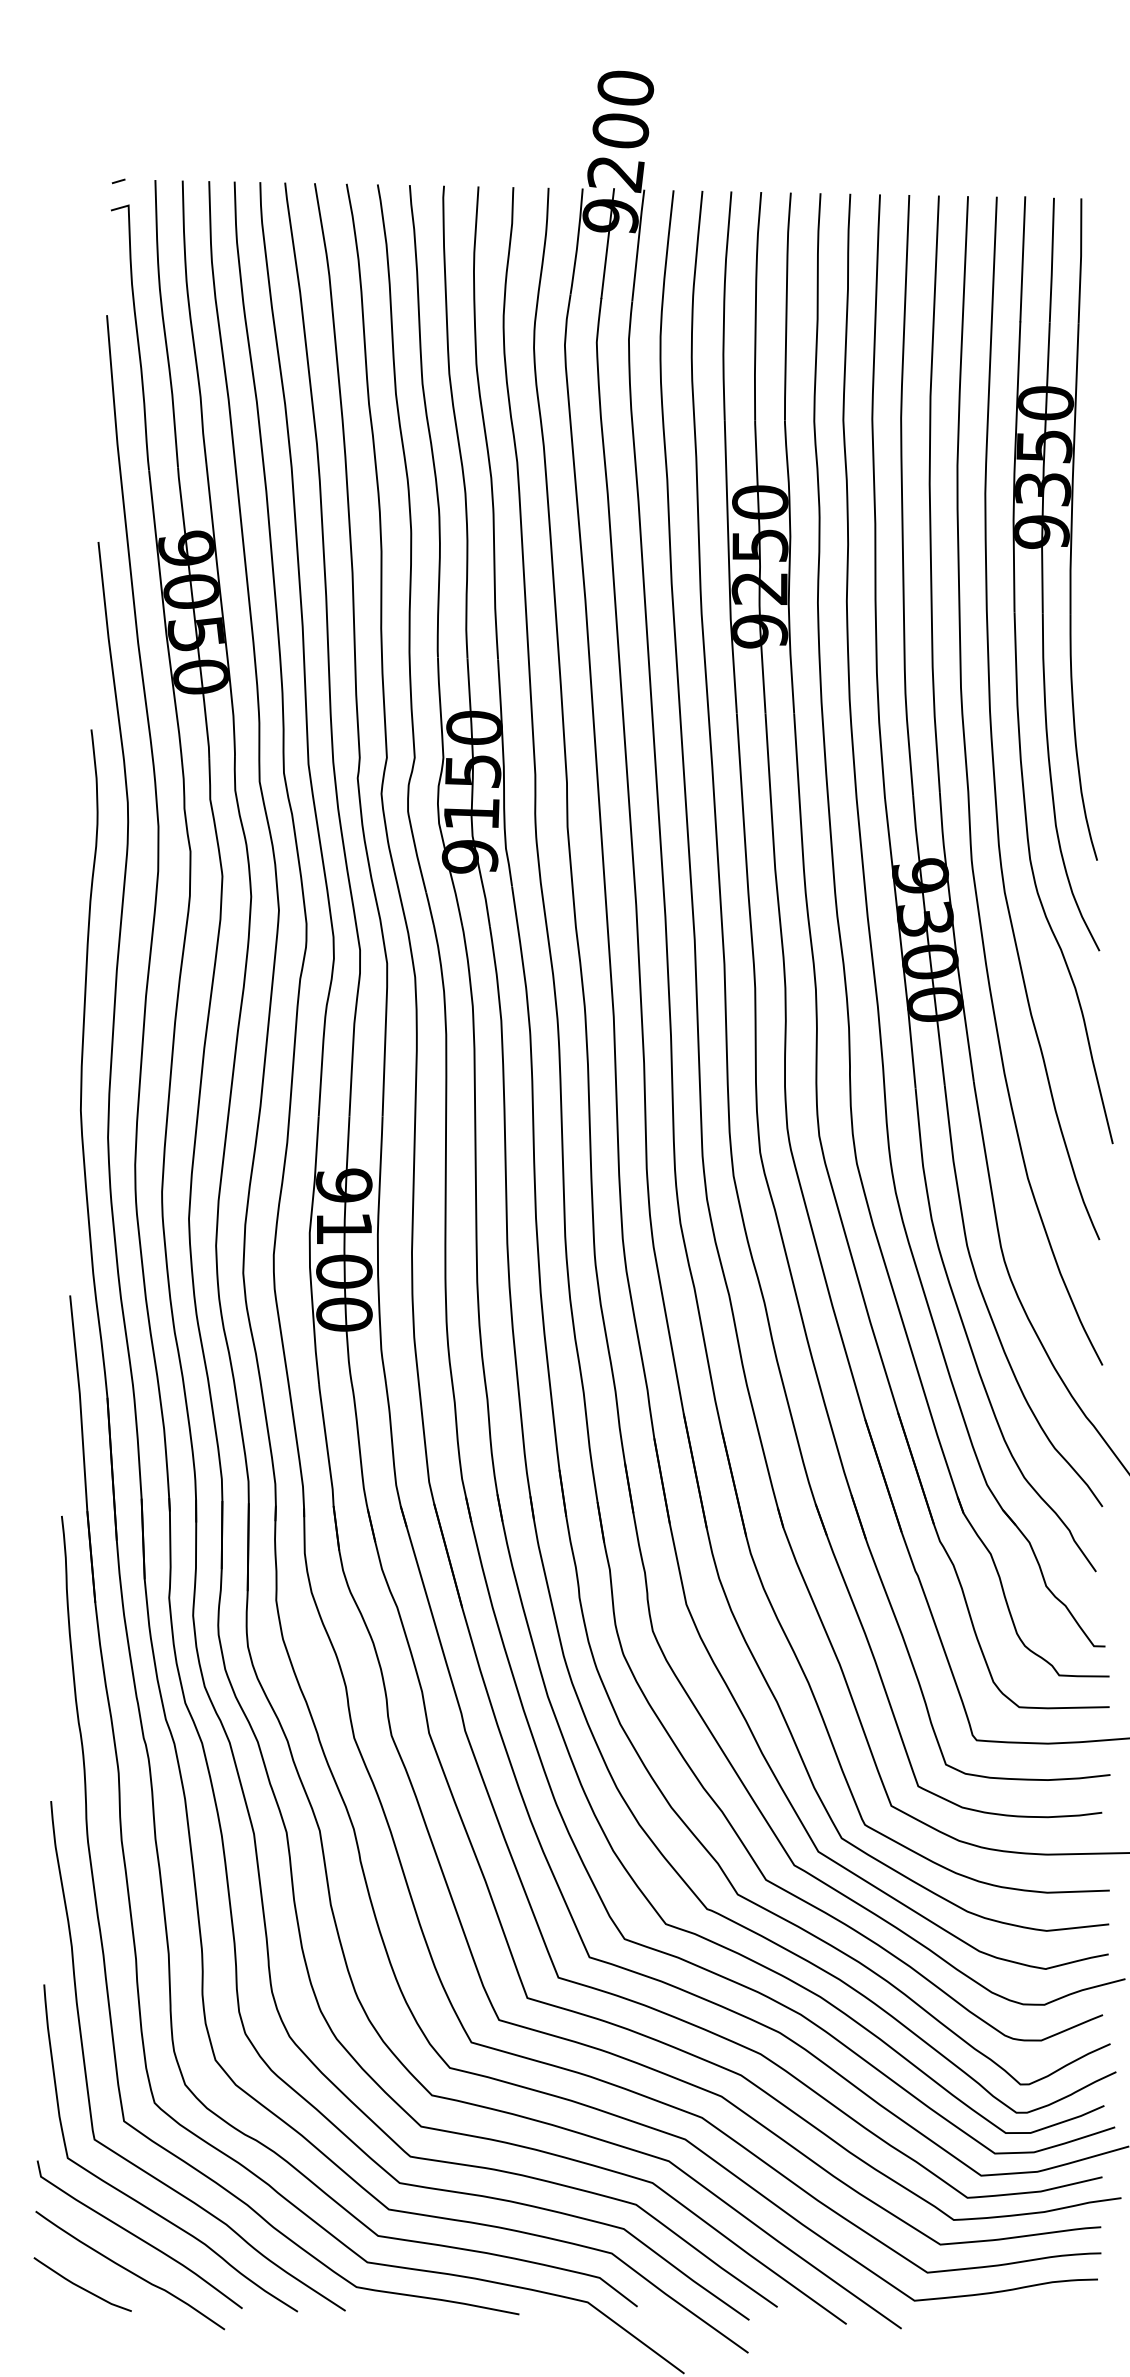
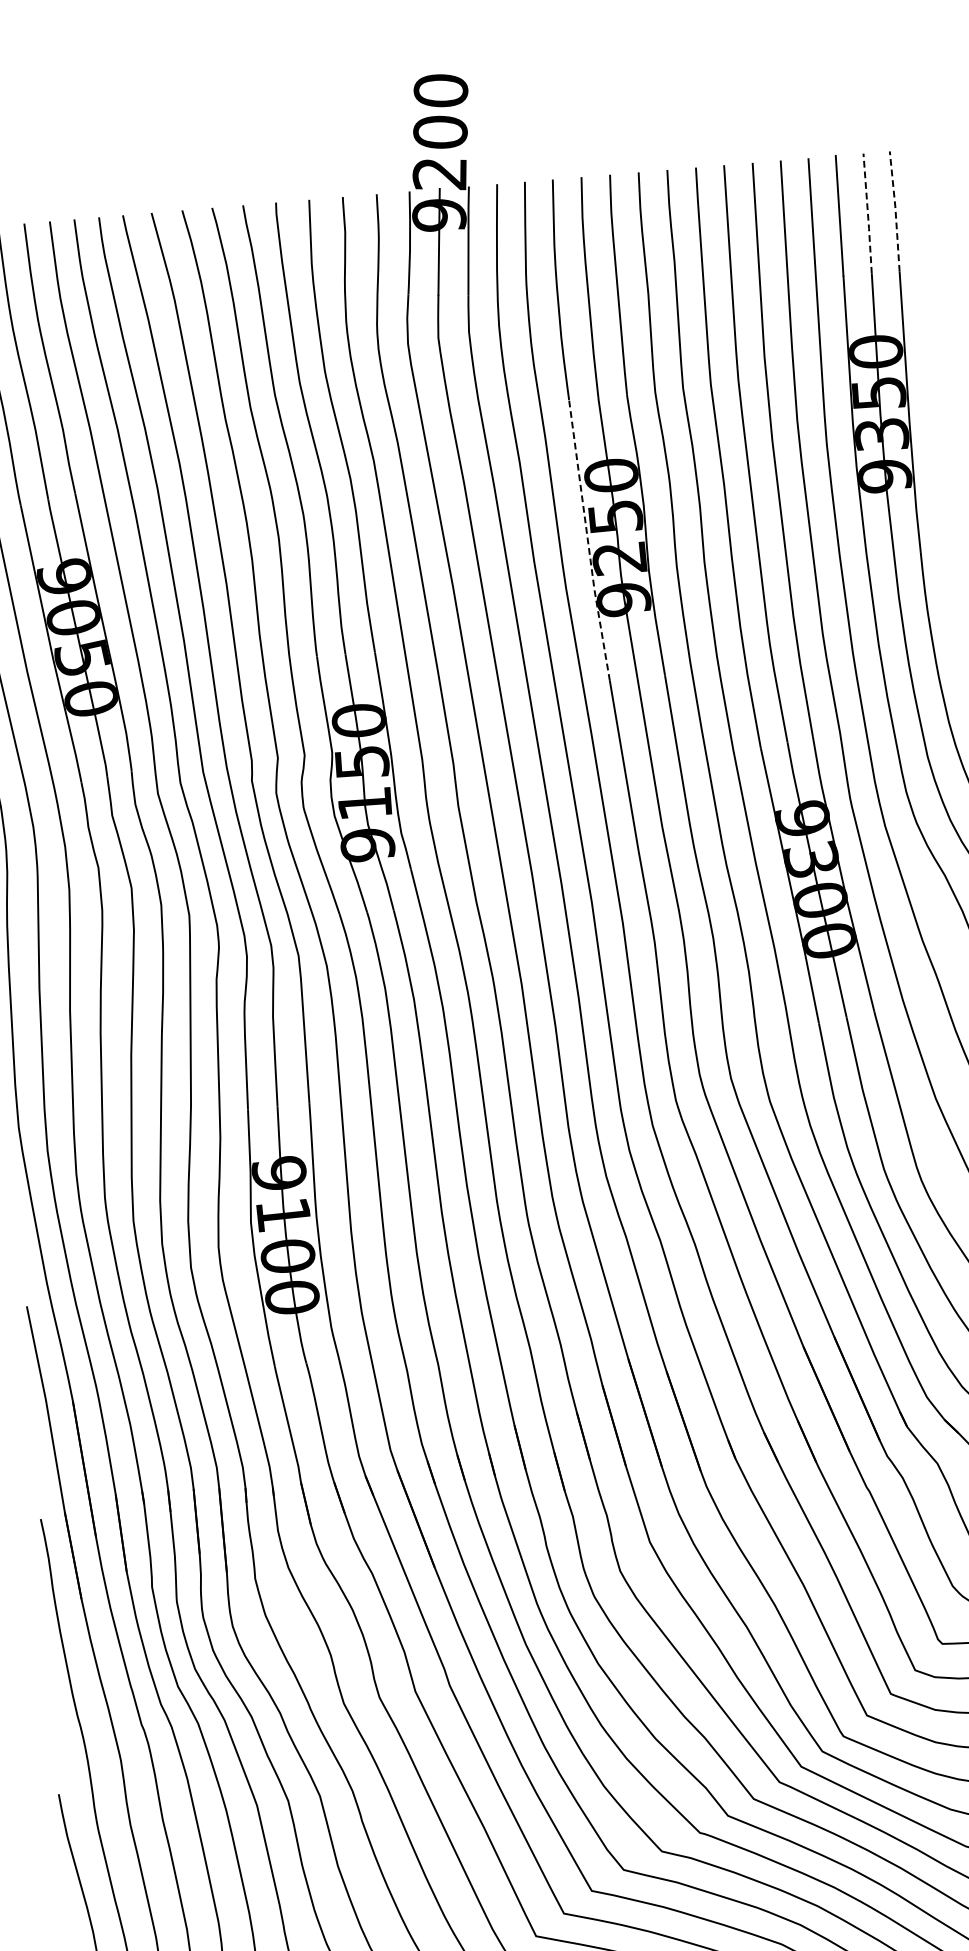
line: (1052, 260) -> (868, 213), solid -> dashed
line: (1080, 260) -> (895, 211), solid -> dashed
line: (729, 567) -> (588, 541), solid -> dashed

